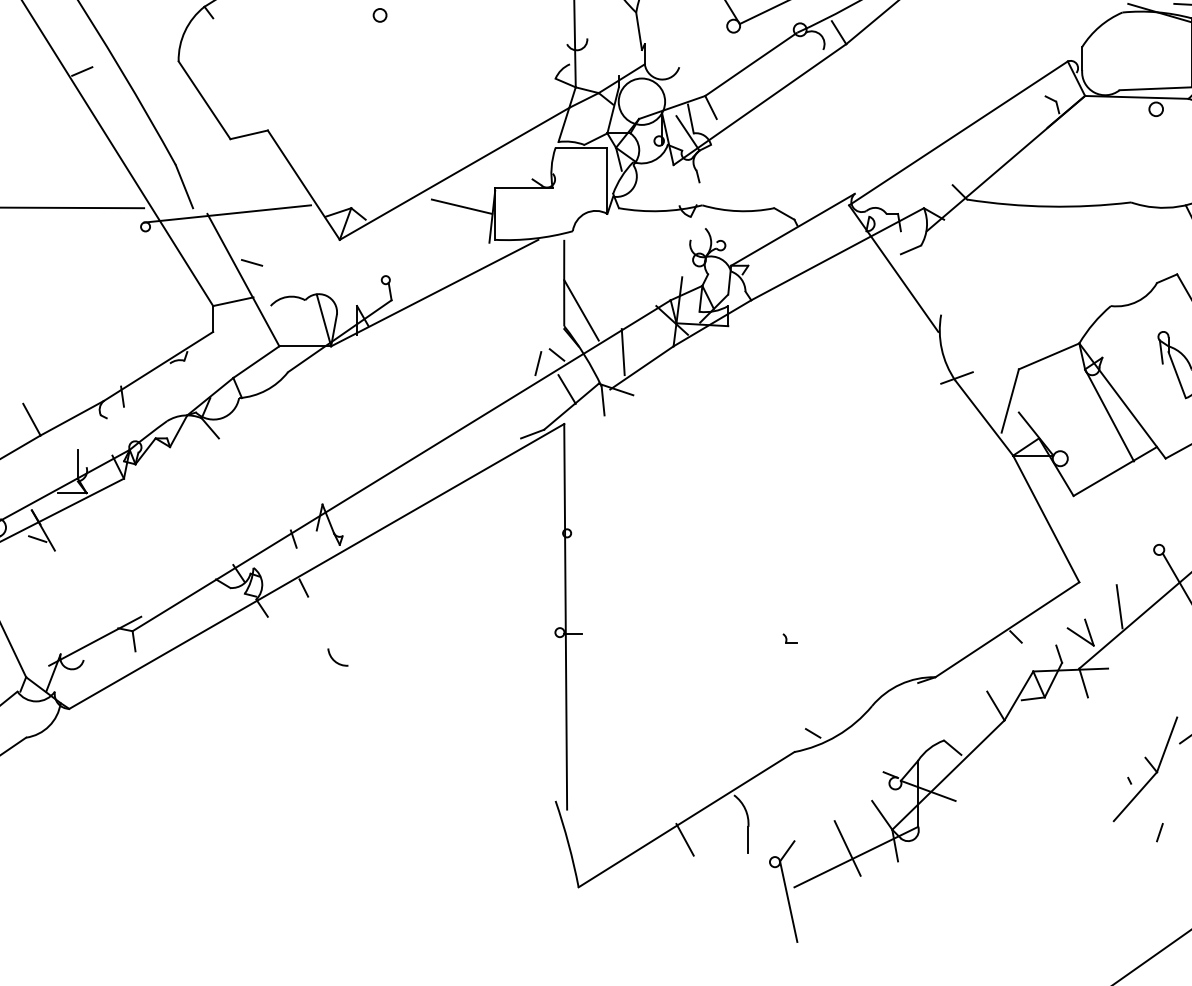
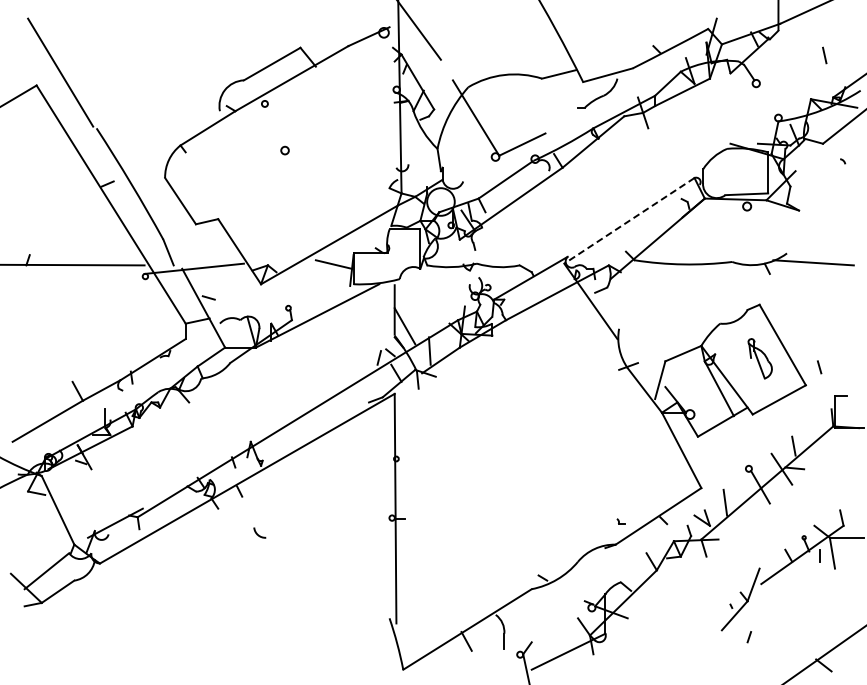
line: (958, 132) -> (629, 220), solid -> dashed
part: (788, 638) -> (620, 521), moved
line: (847, 848) -> (563, 646), removed

